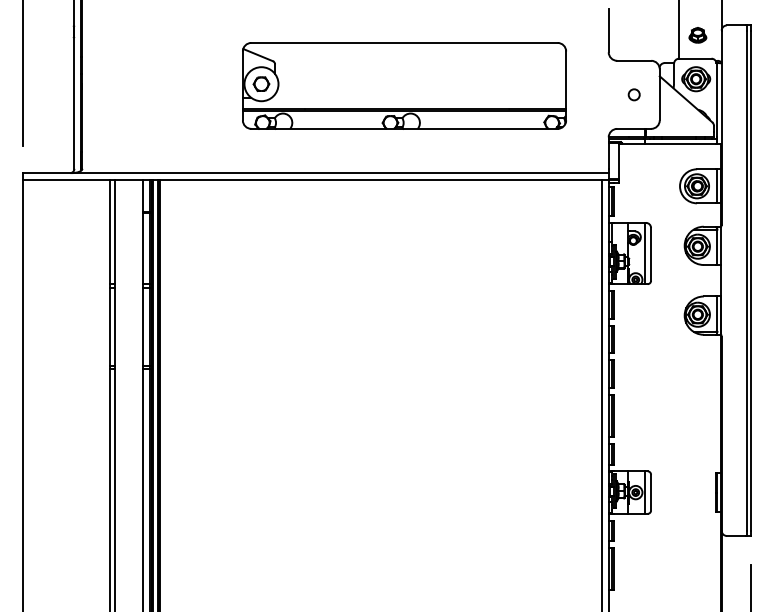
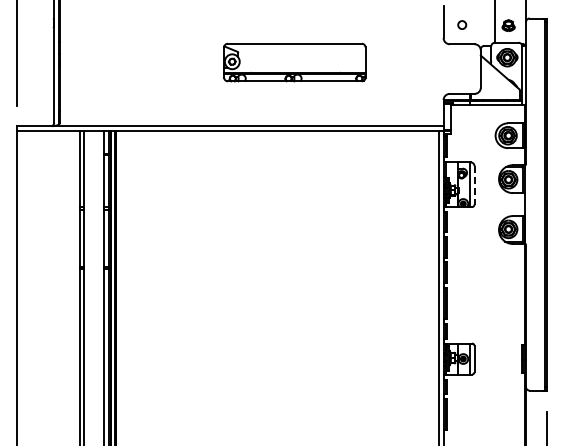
part: (404, 85) -> (294, 62), size x0.6
circle: (634, 94) -> (462, 24), moved
line: (651, 254) -> (474, 185), solid -> dashed

